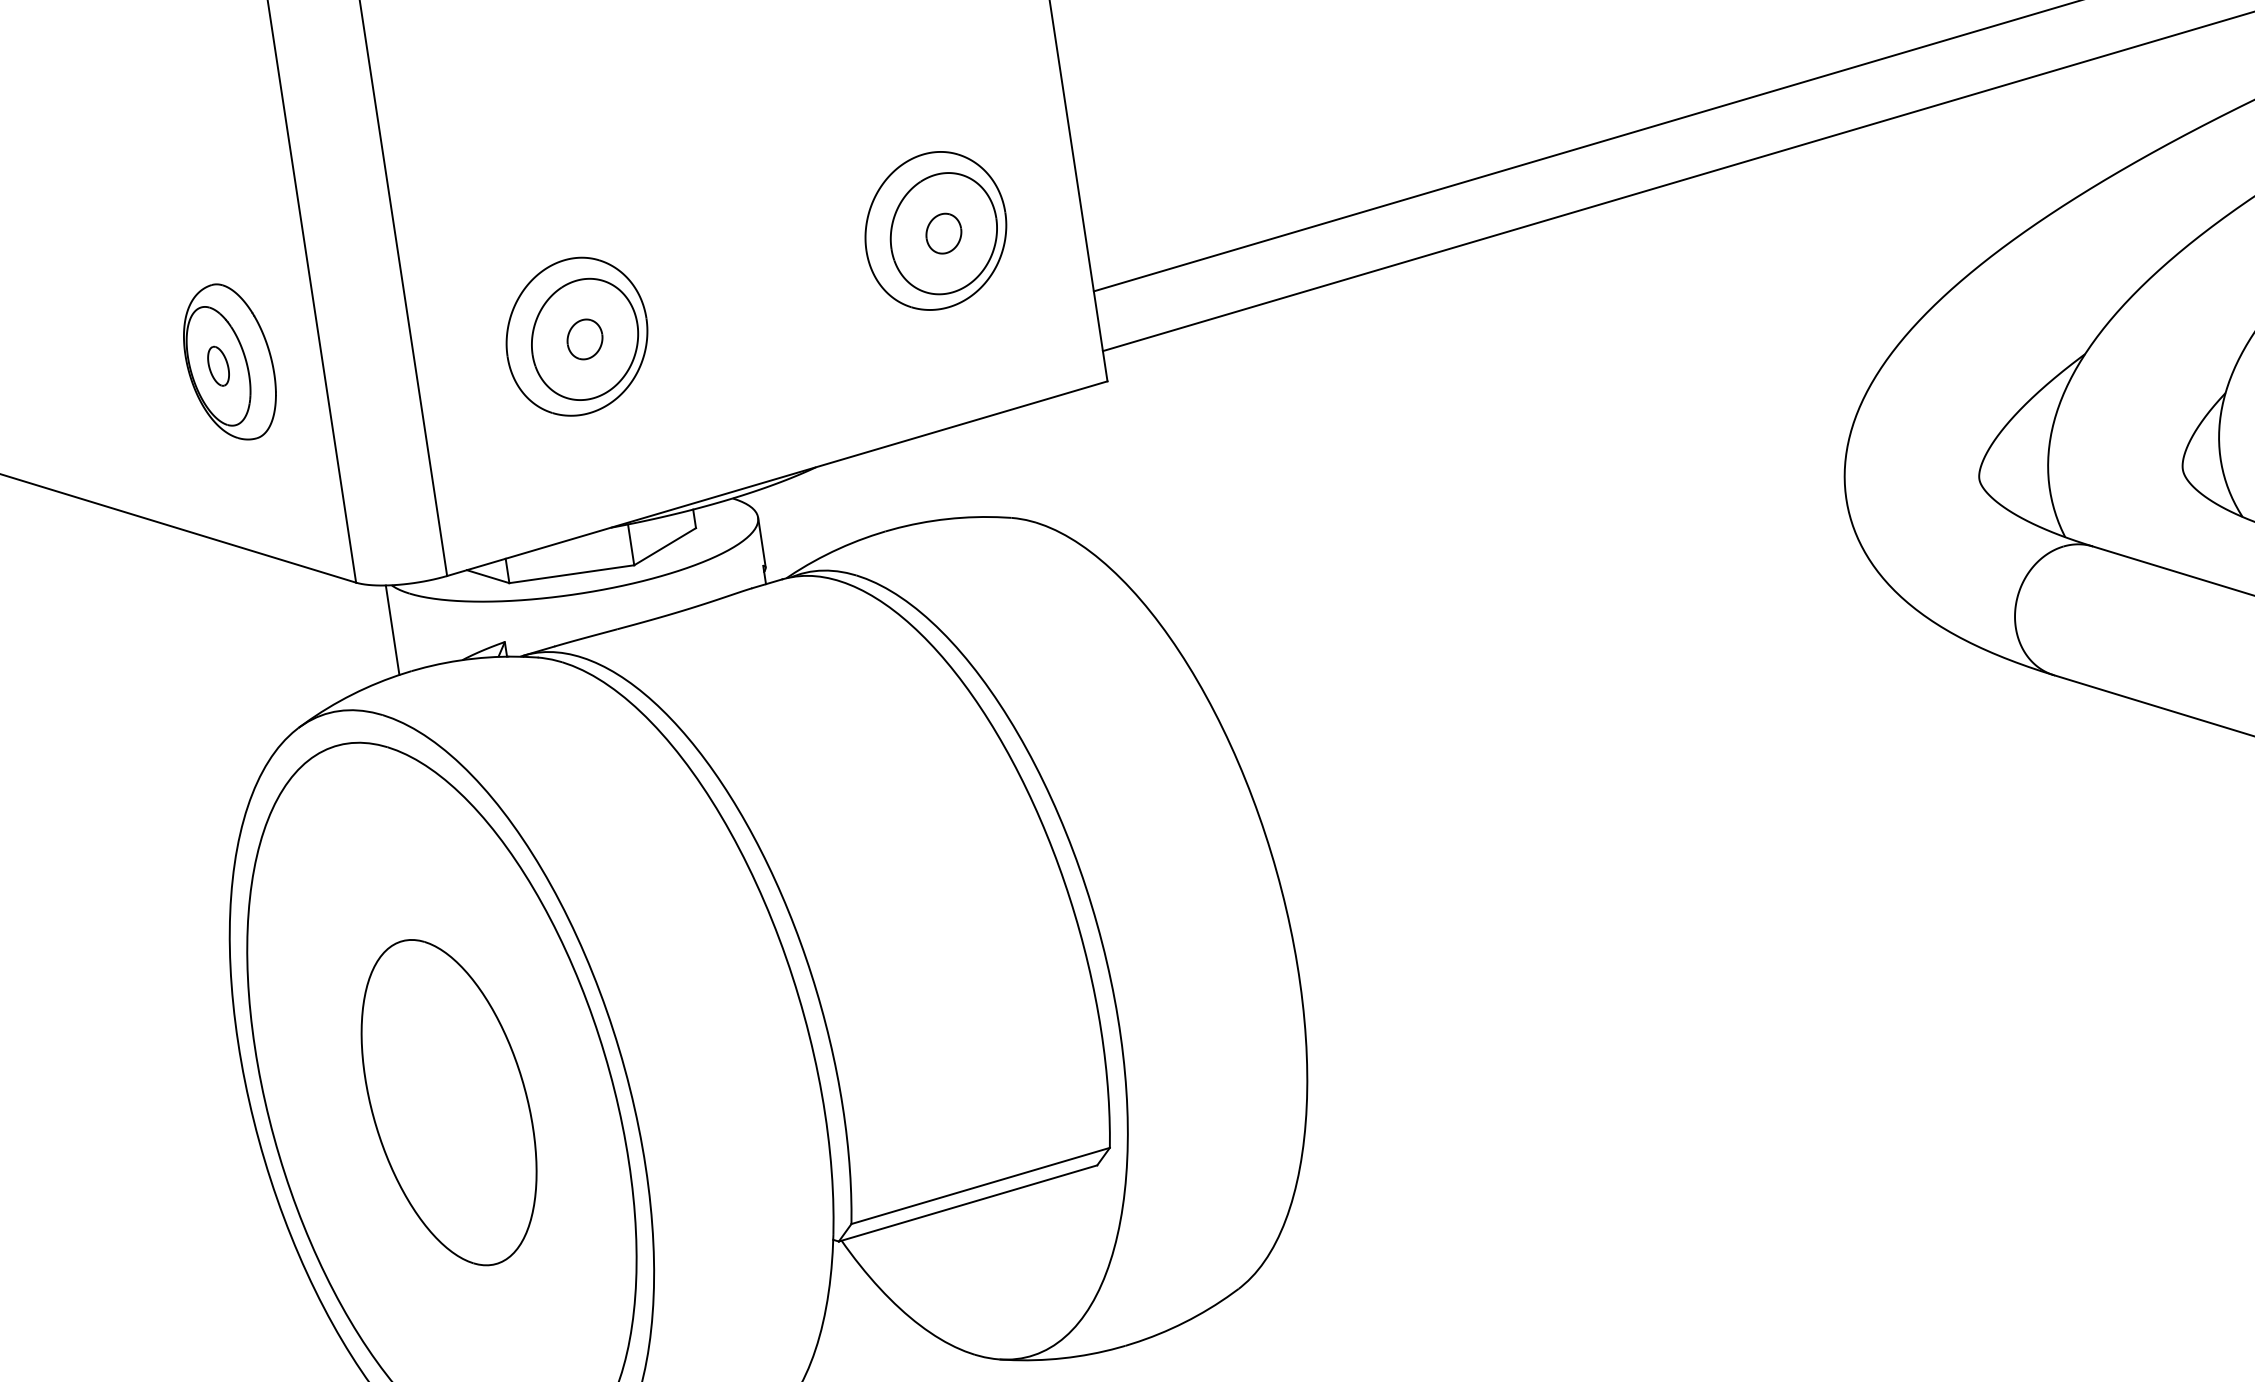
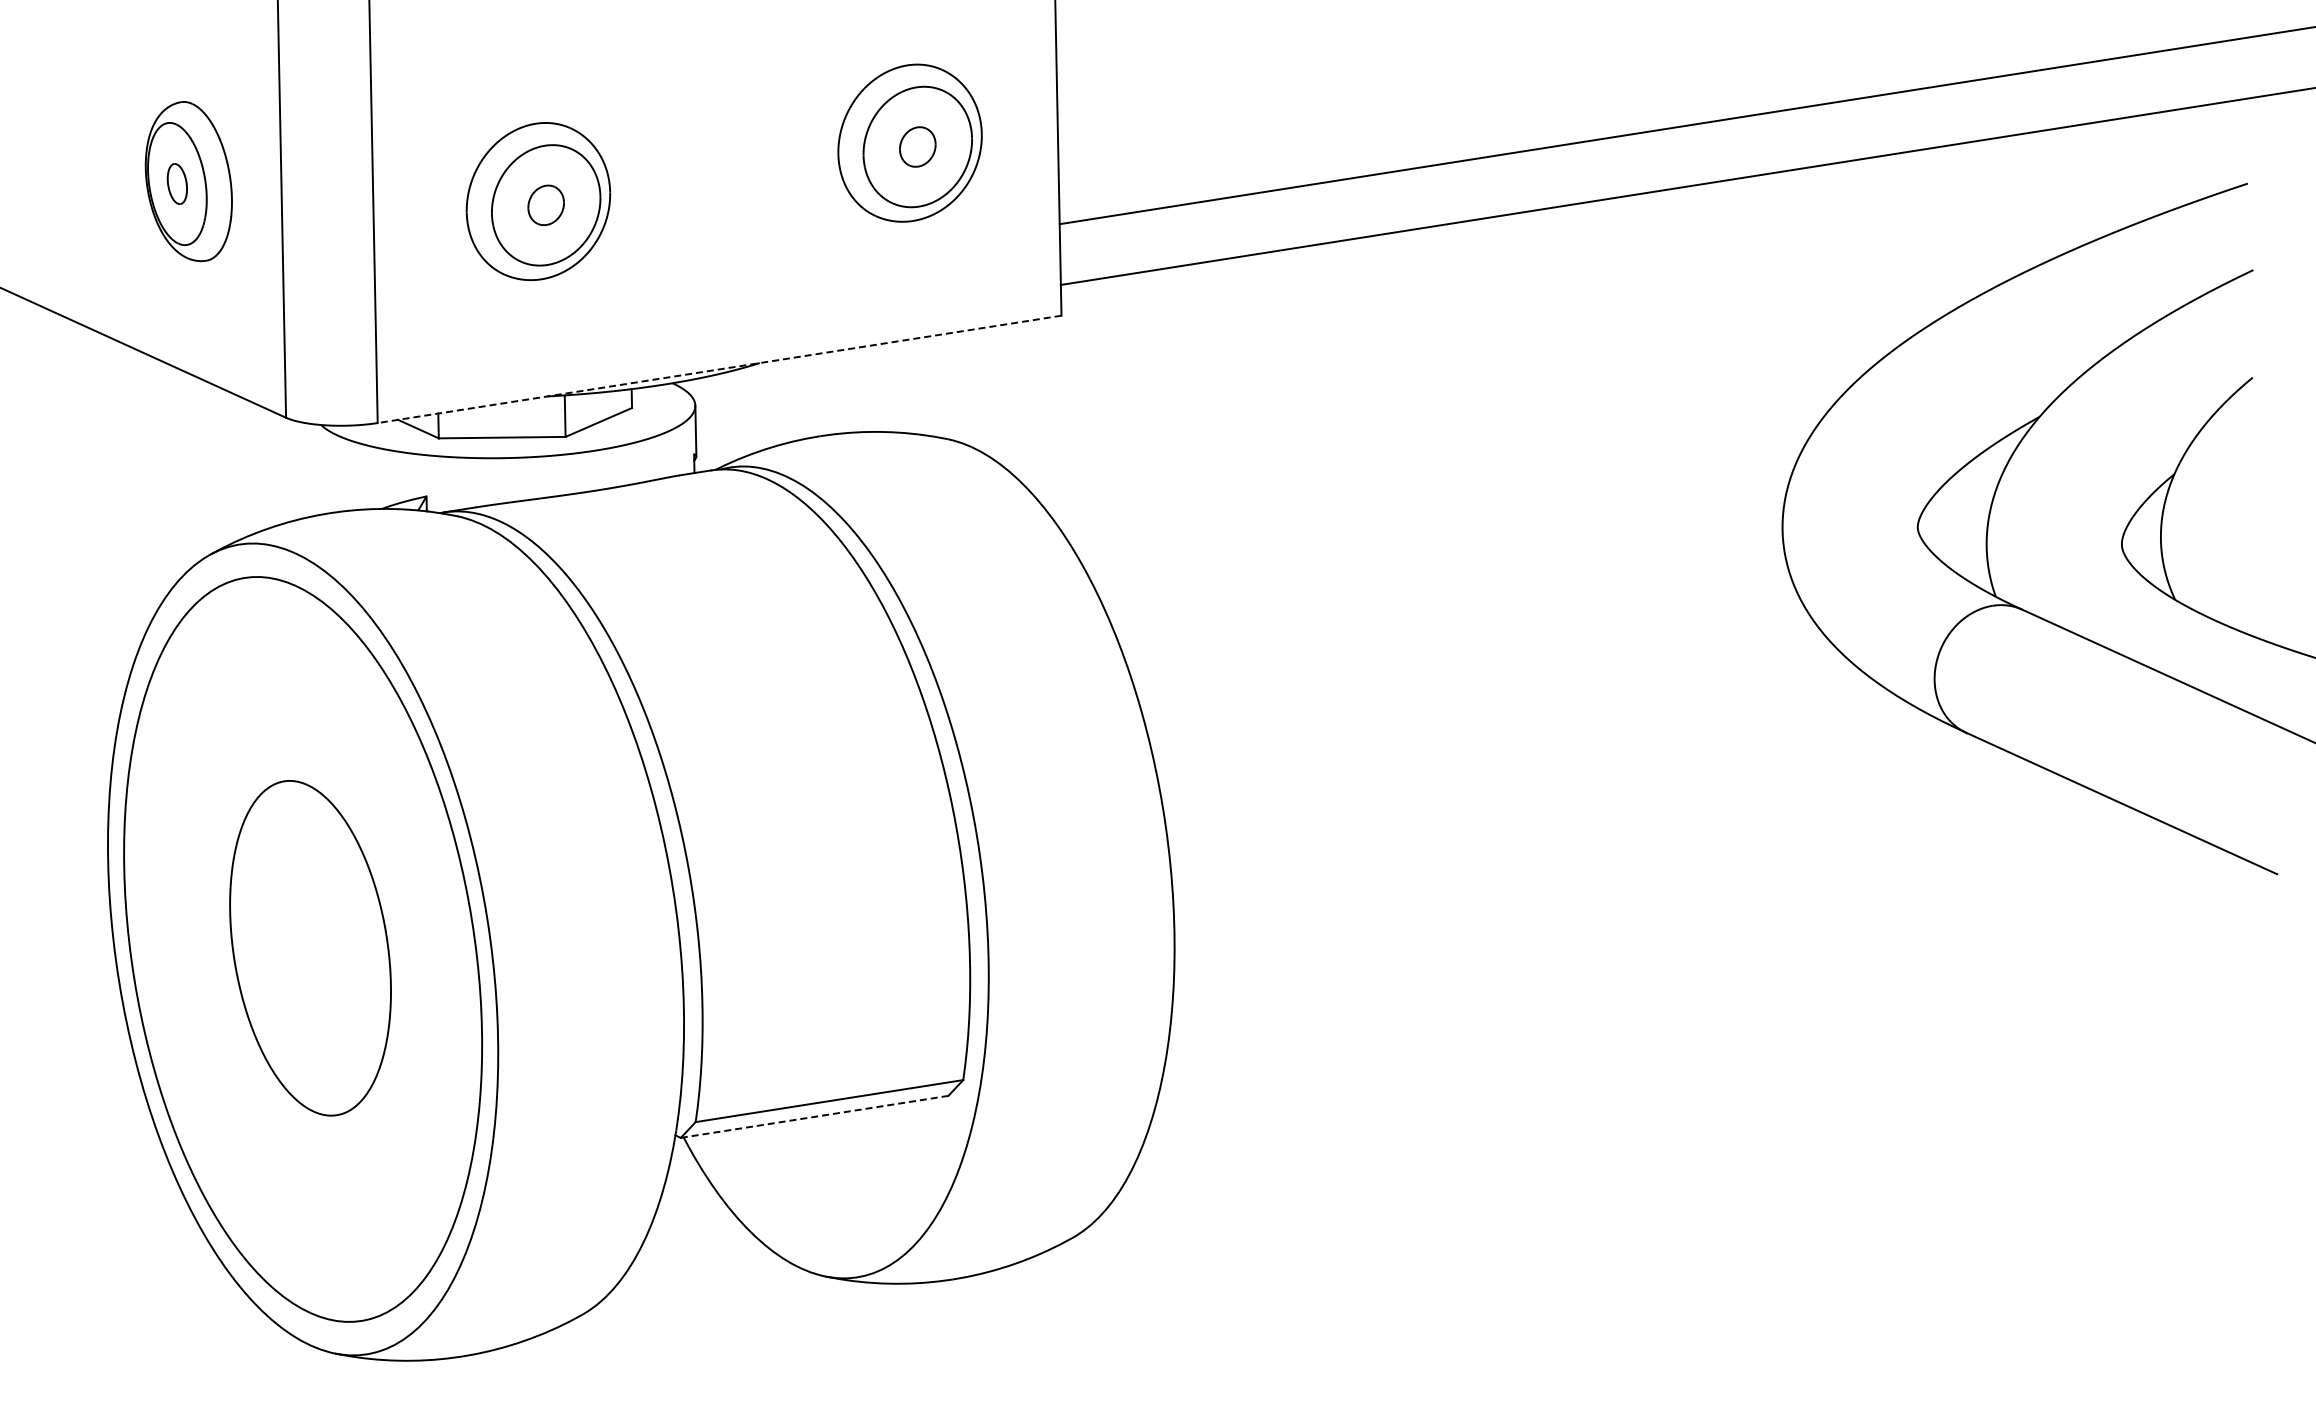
line: (777, 478) -> (719, 369), solid -> dashed
line: (392, 629) -> (316, 469), removed
line: (968, 1202) -> (815, 1116), solid -> dashed

